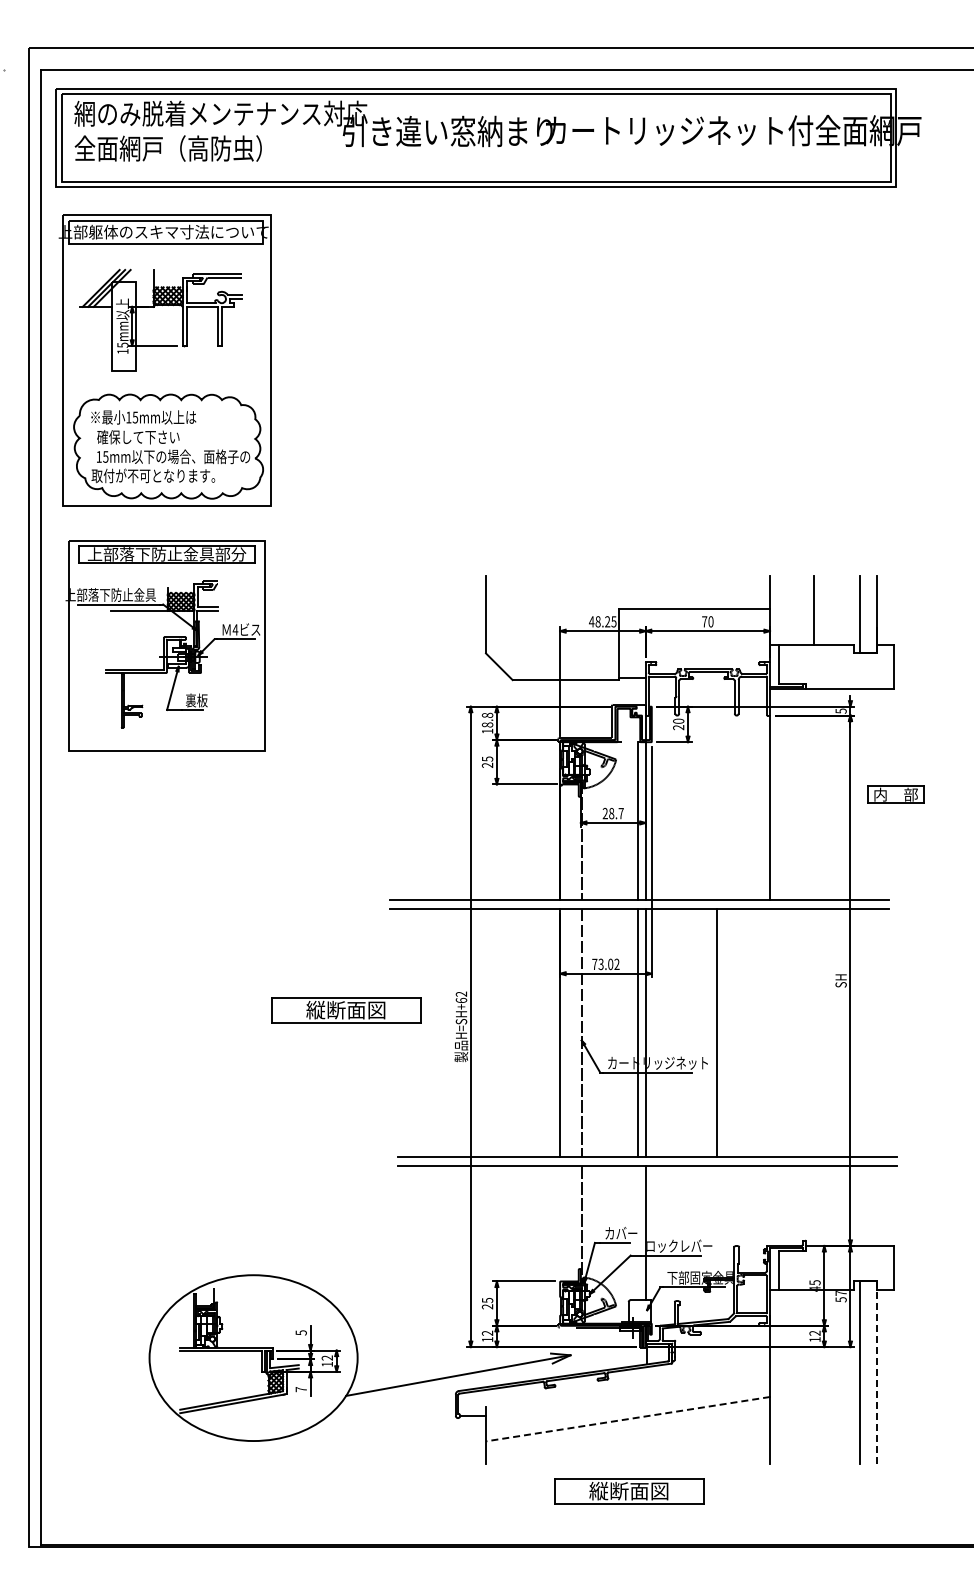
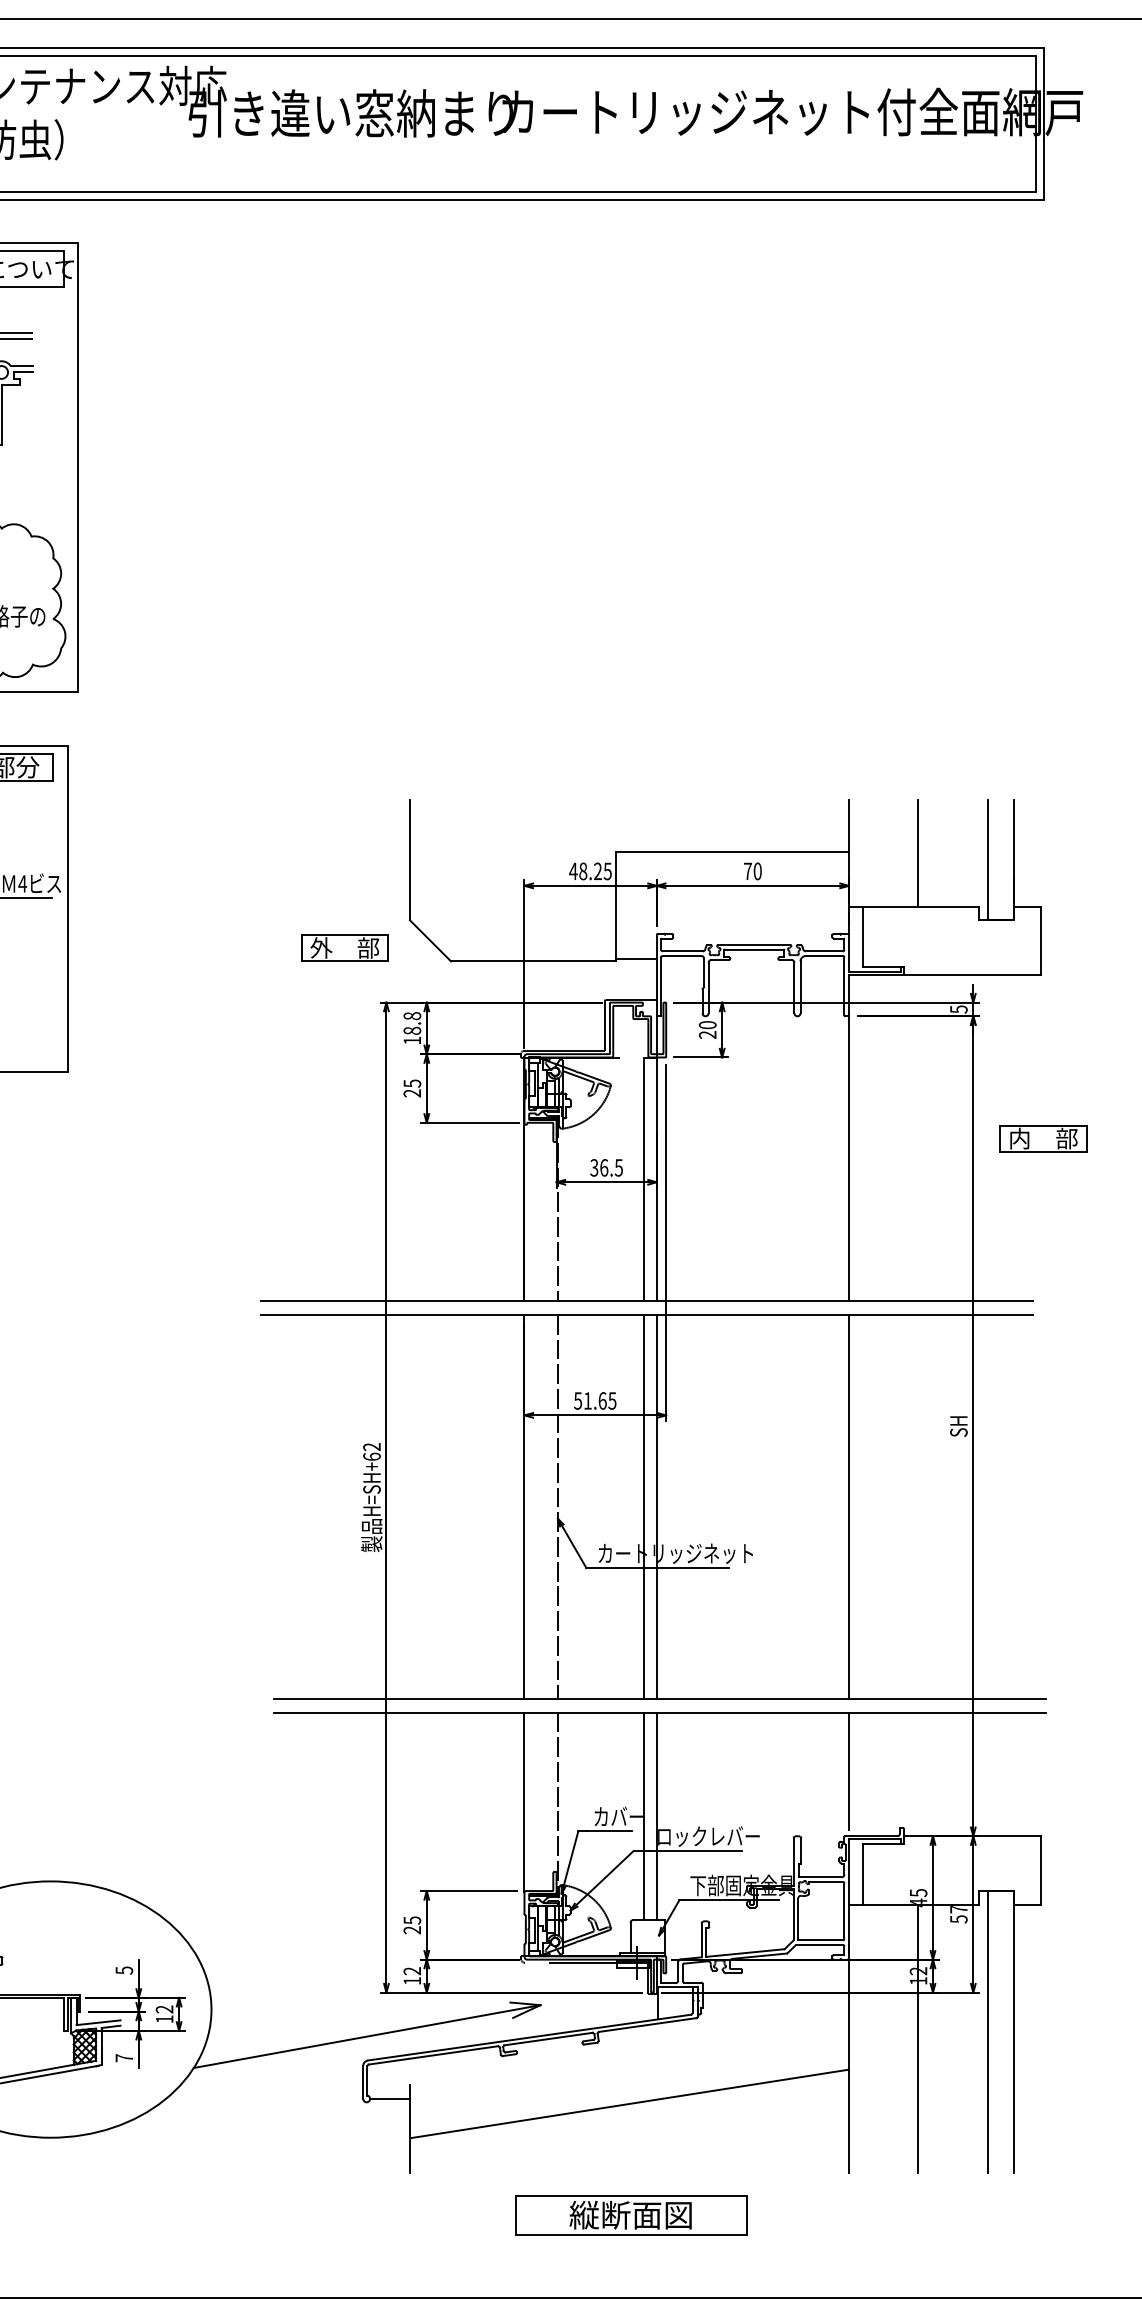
part: (443, 671) -> (344, 948), added
text: (612, 813) -> (605, 1167), 28.7 -> 36.5
text: (605, 964) -> (594, 1401), 73.02 -> 51.65
part: (346, 1010) -> (194, 1472), removed
line: (717, 1032) -> (849, 1506), moved
line: (770, 1204) -> (849, 1772), added
line: (560, 1224) -> (525, 1803), added
line: (637, 1233) -> (644, 1816), added
line: (876, 1373) -> (1013, 2033), dashed -> solid
line: (814, 1376) -> (917, 2037), added
line: (628, 1419) -> (630, 2104), dashed -> solid

